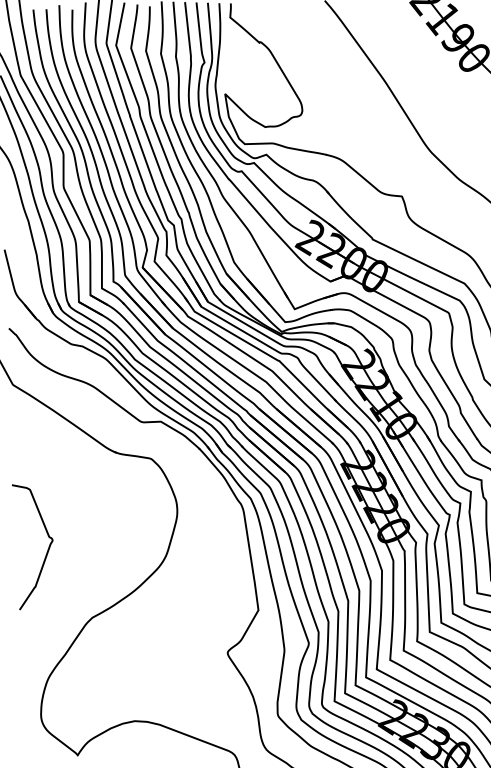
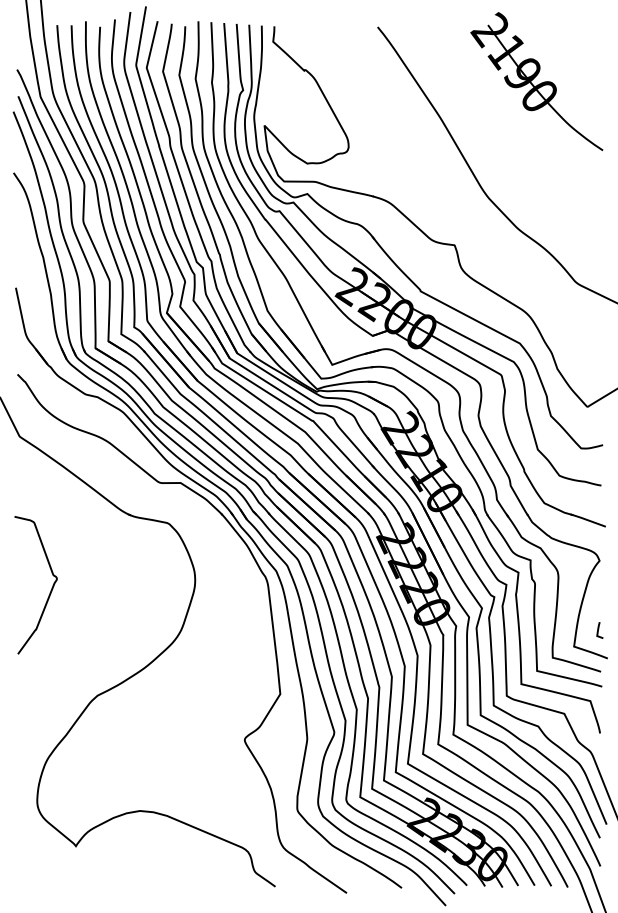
curve: (46, 552) -> (49, 592), moved

